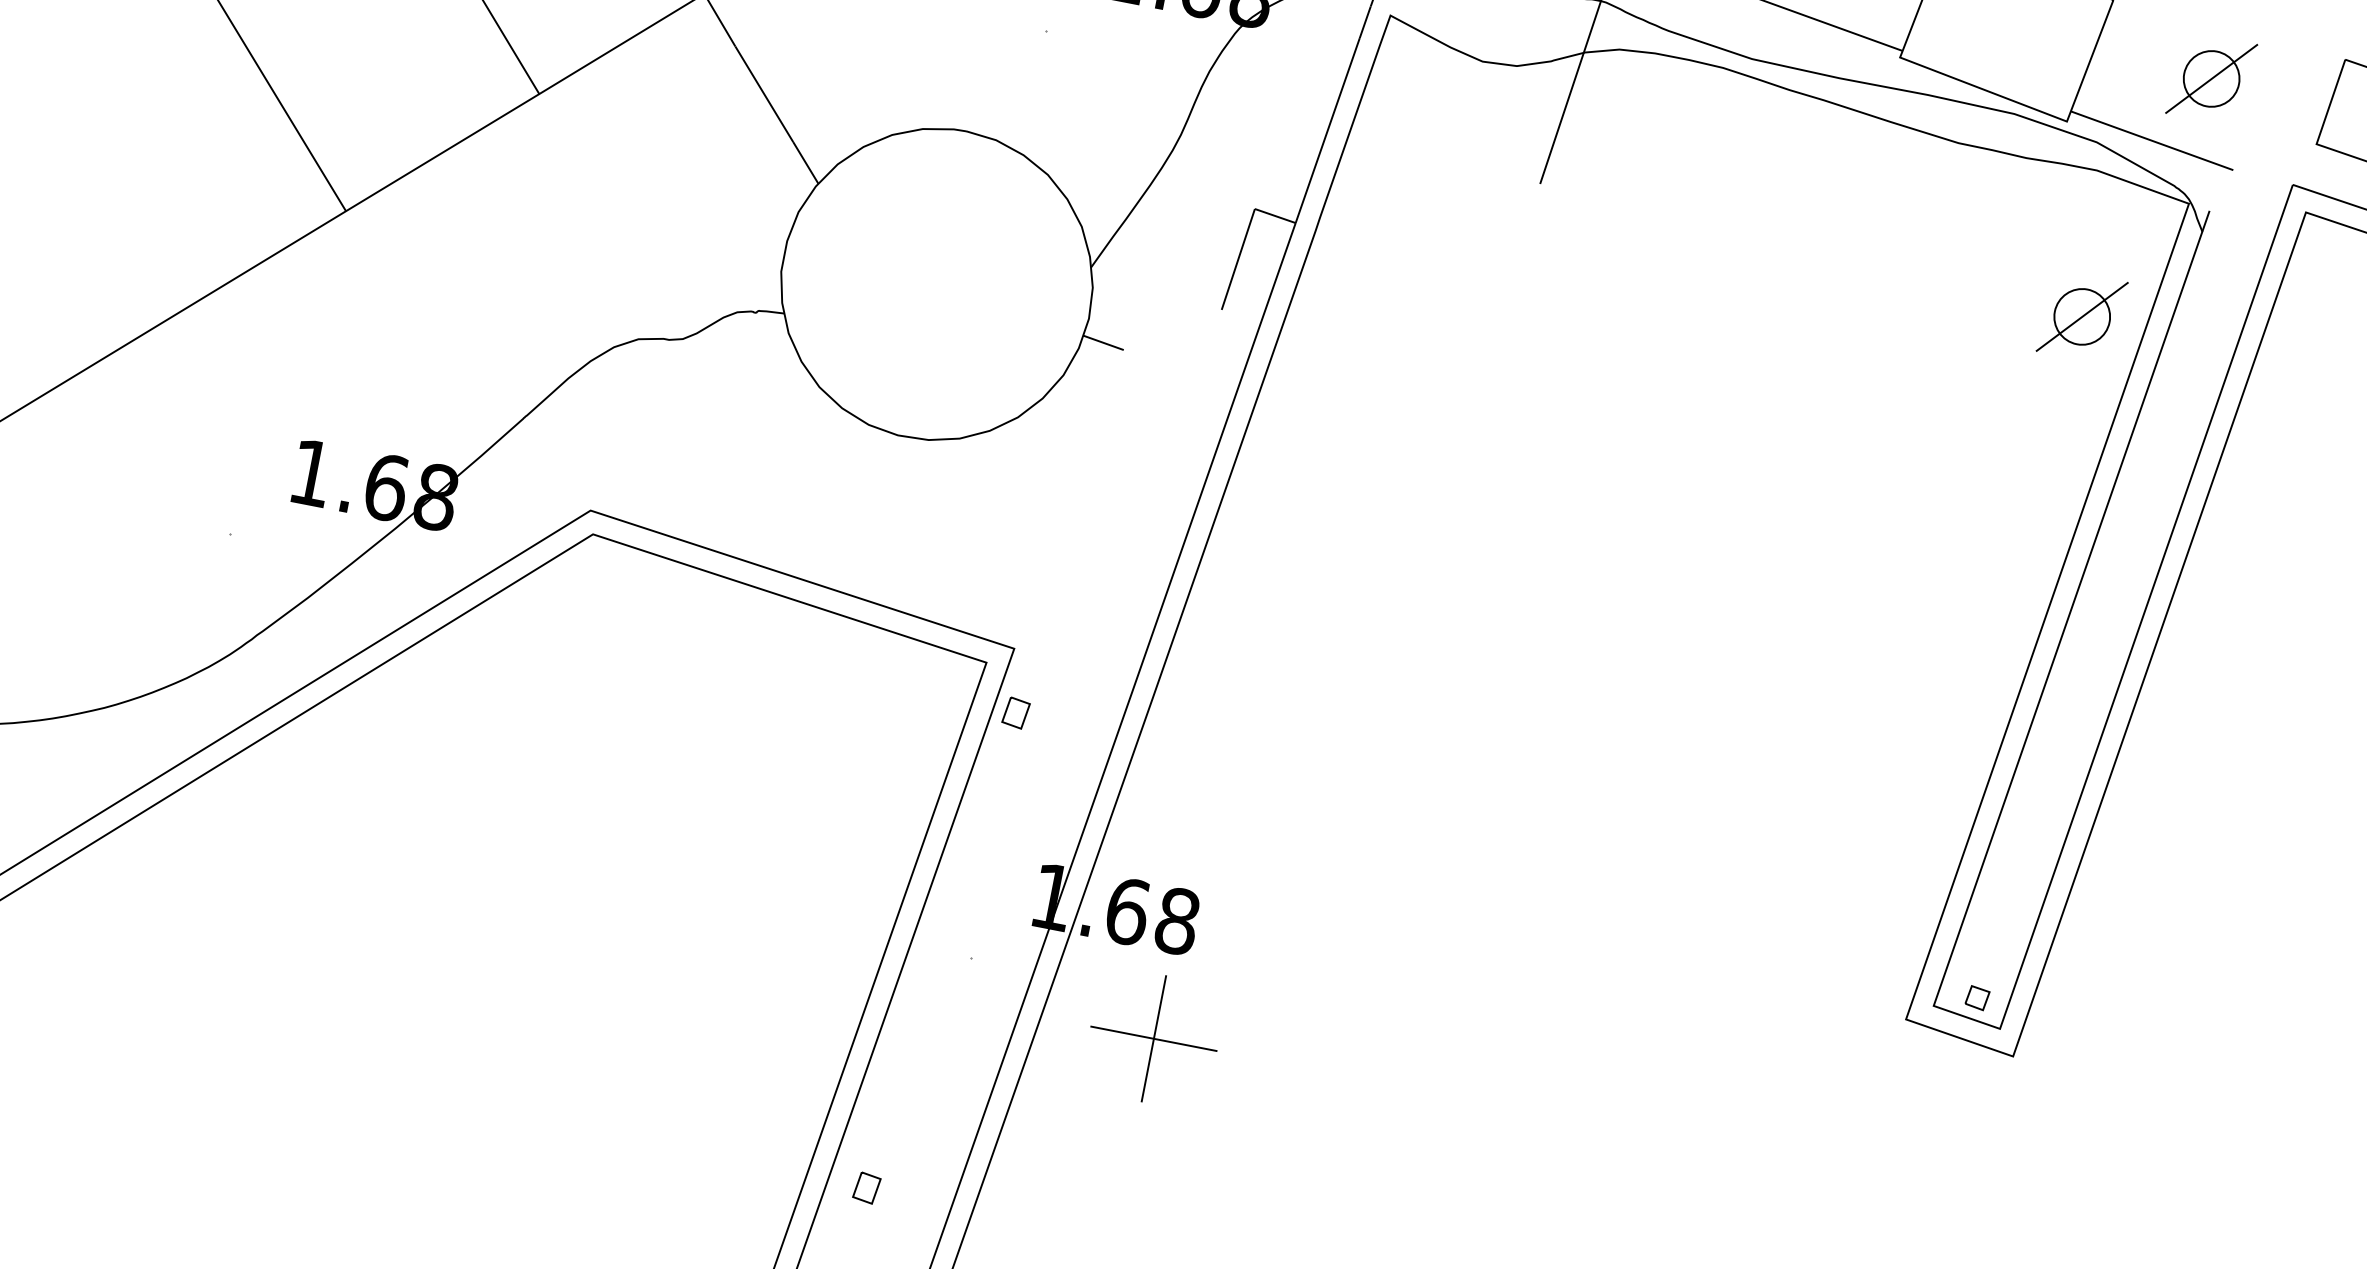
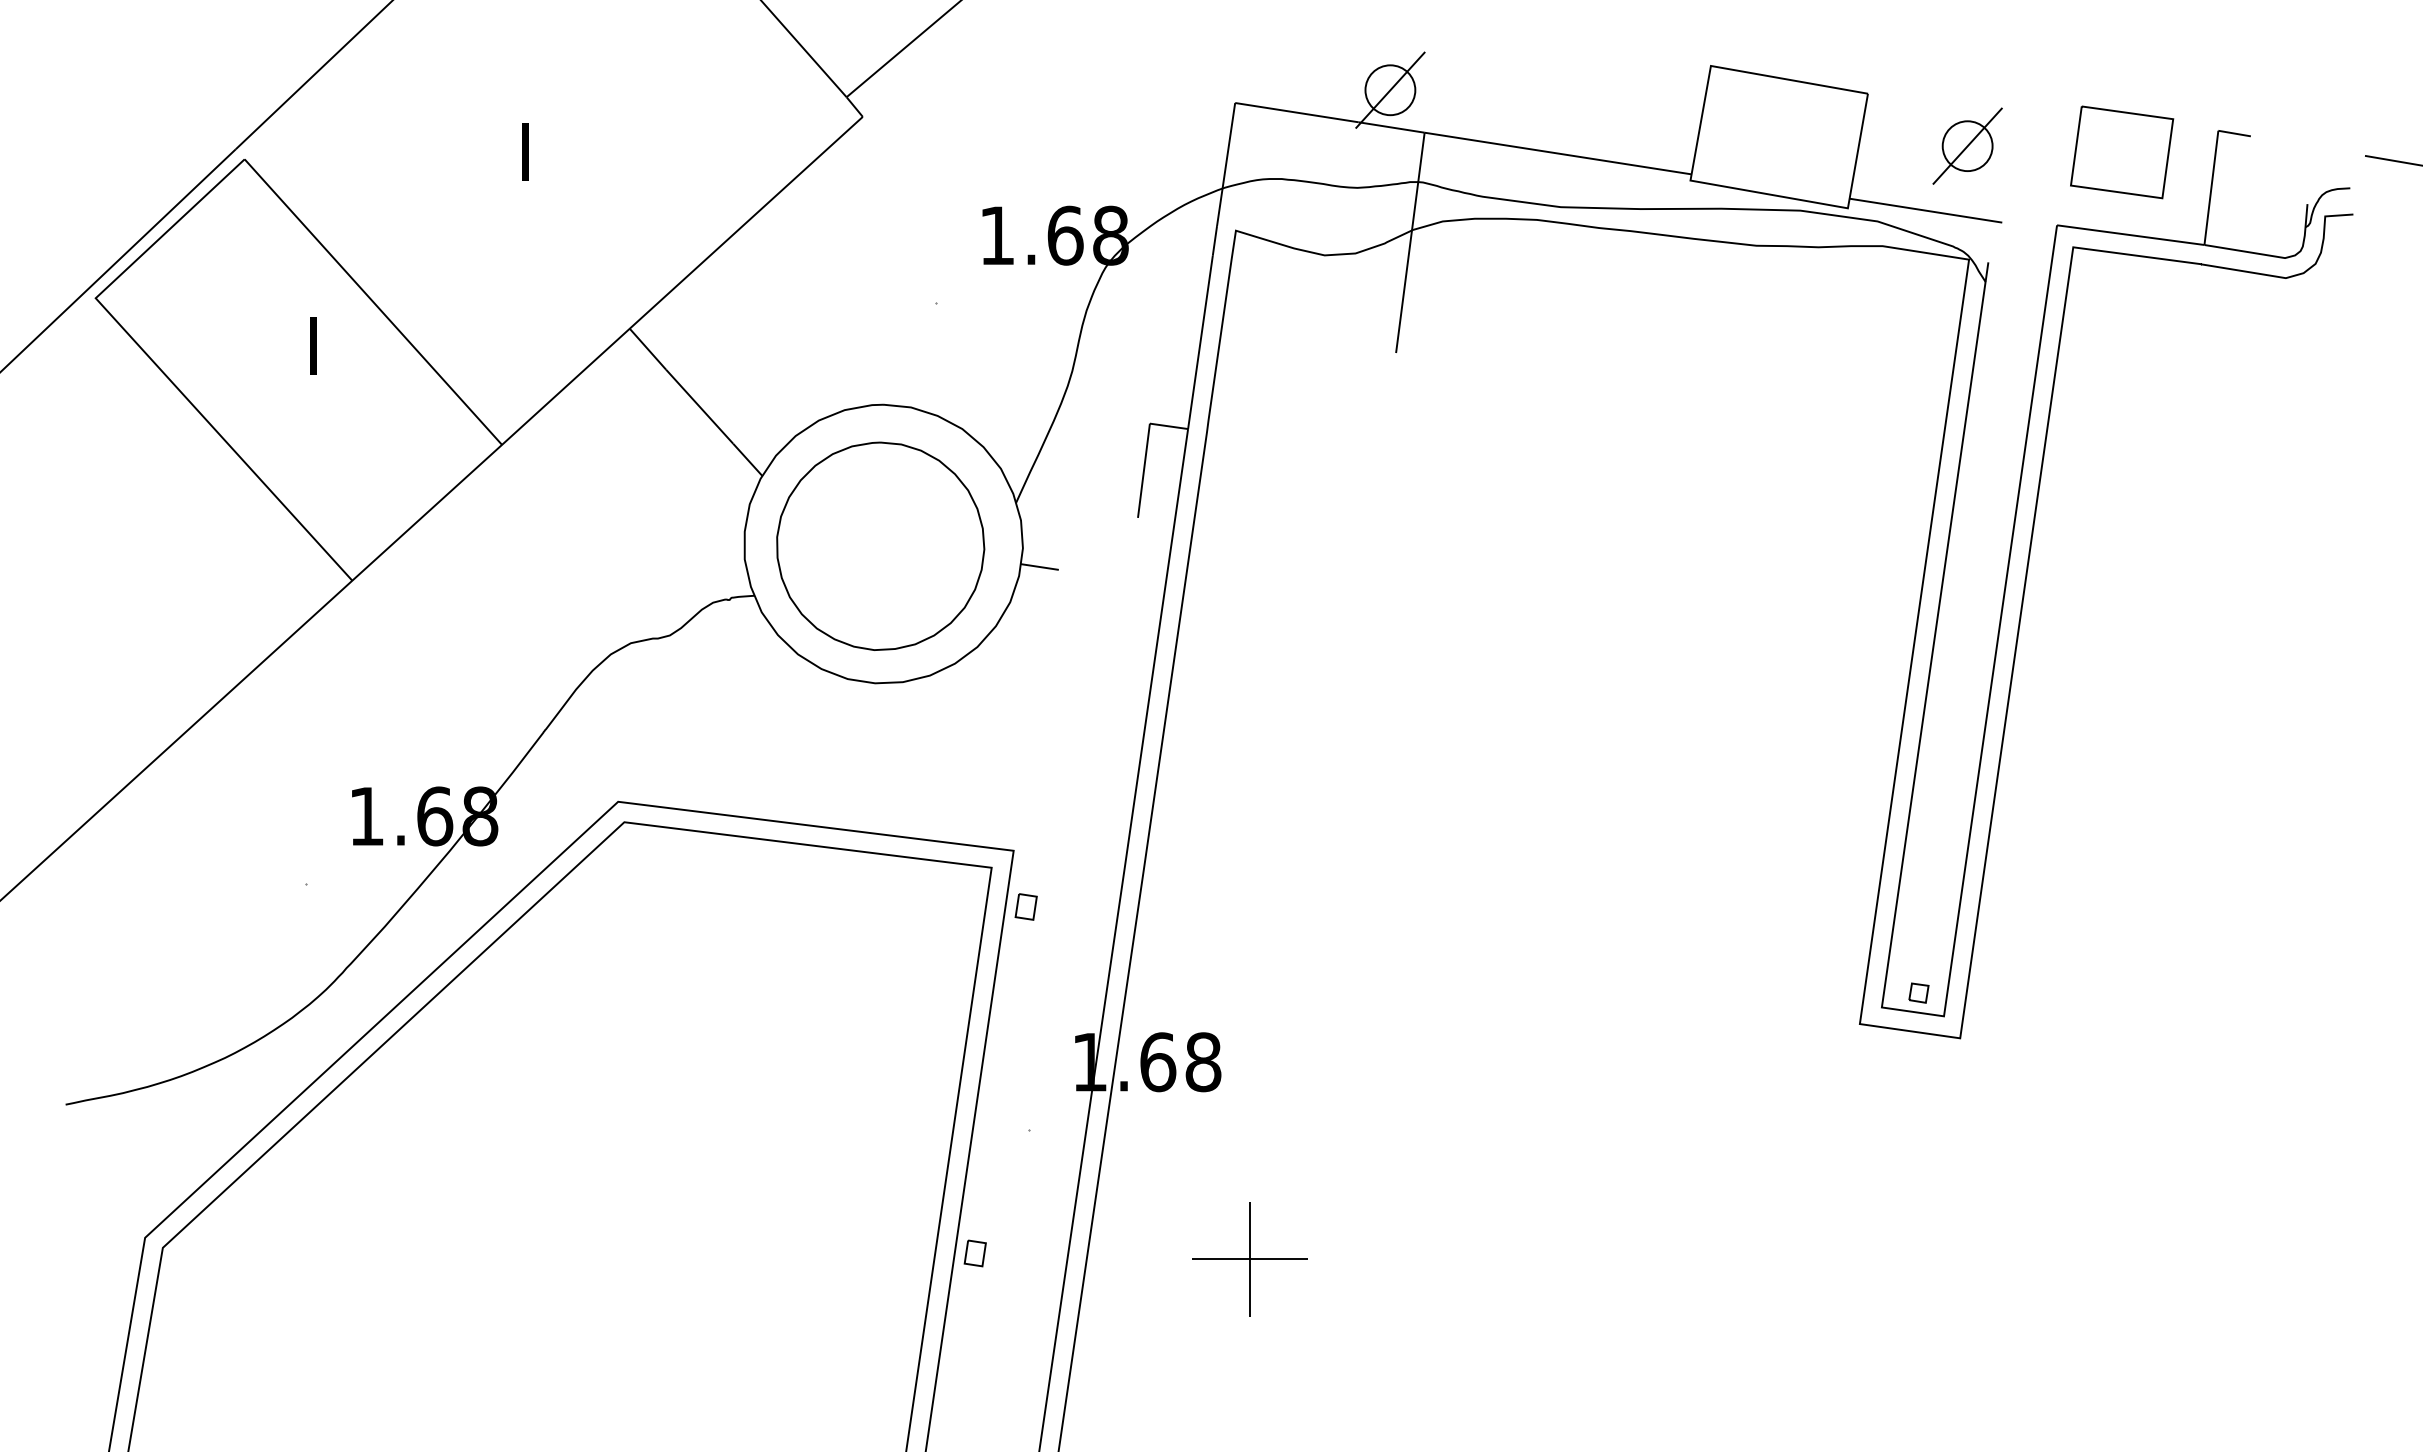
part: (933, 285) -> (880, 545), added
part: (2082, 316) -> (1894, 376), removed
part: (1153, 1038) -> (1249, 1259), moved
part: (865, 1187) -> (974, 1253), moved

